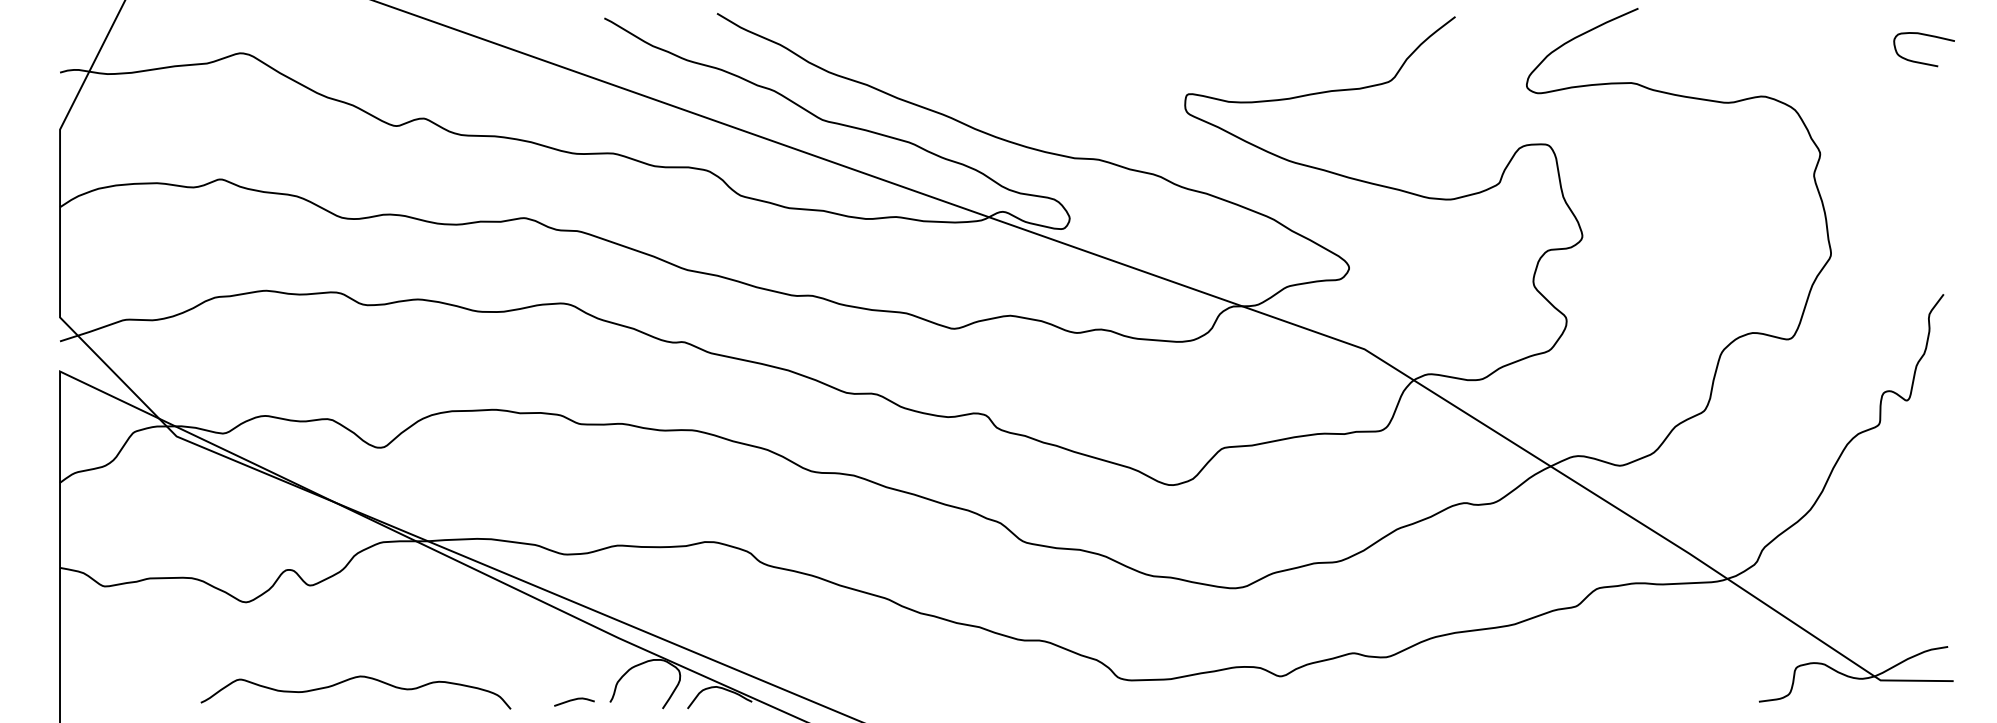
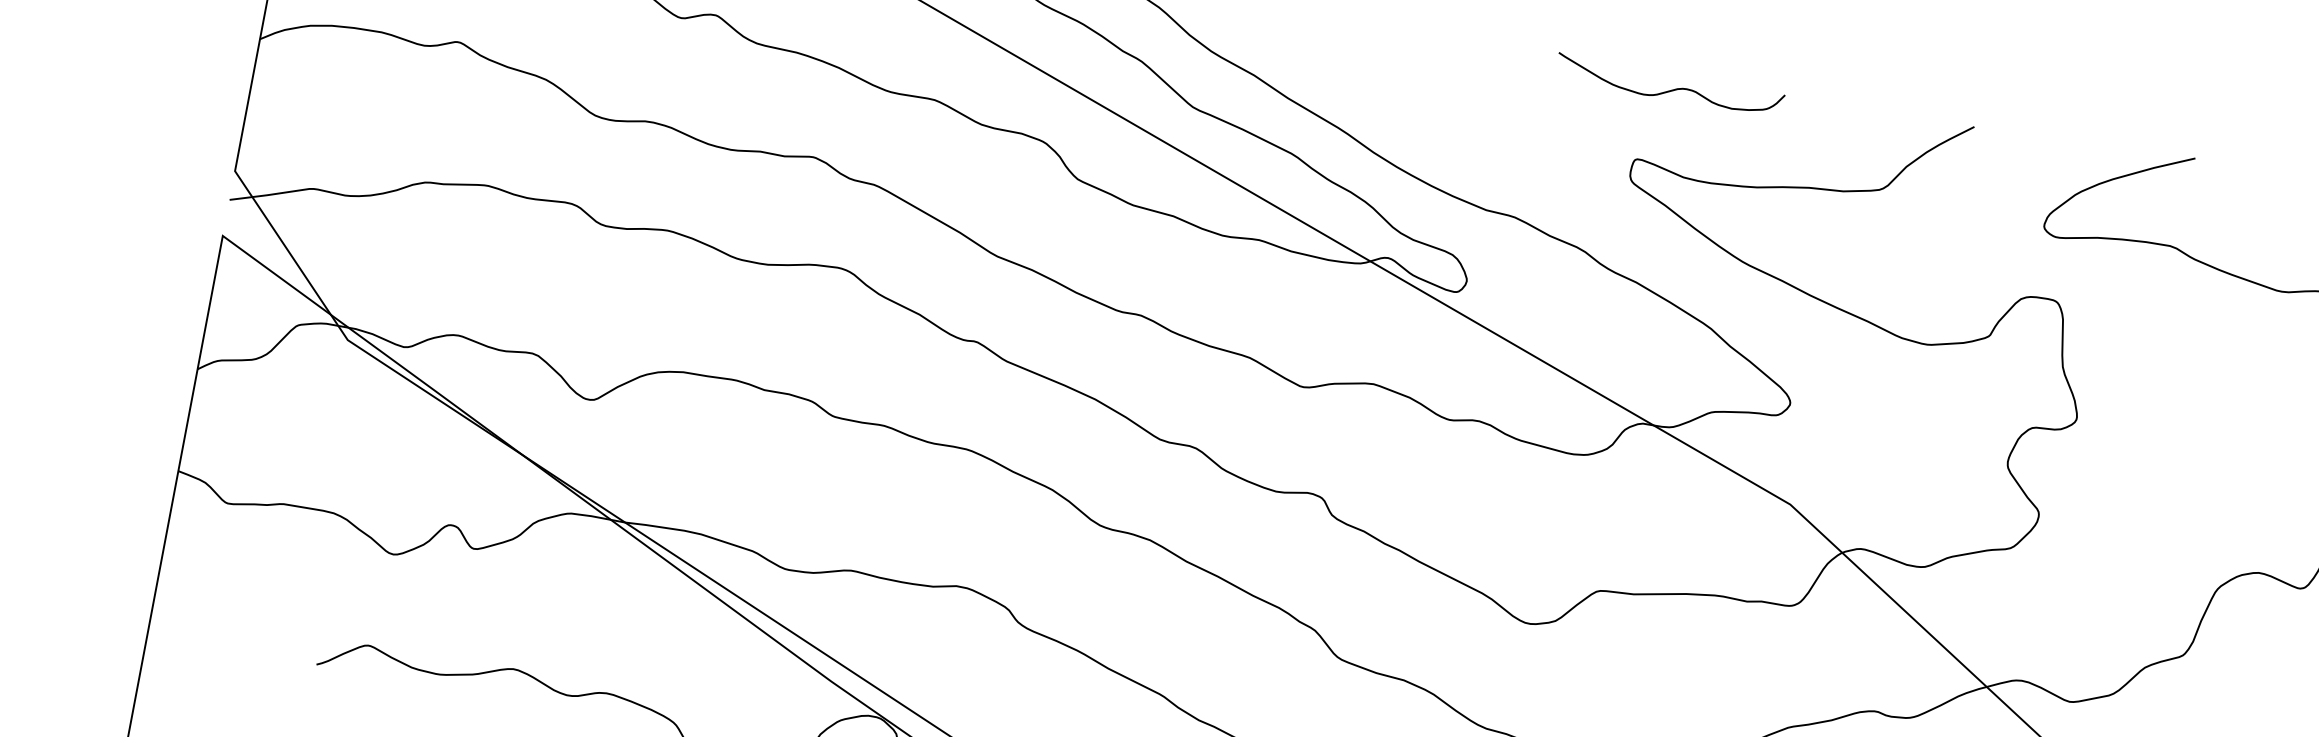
curve: (1205, 32) -> (1671, 89), added

